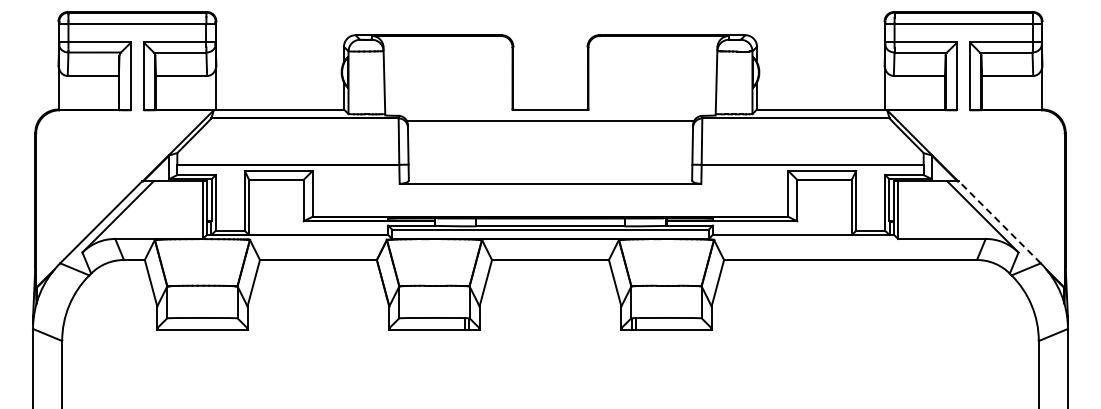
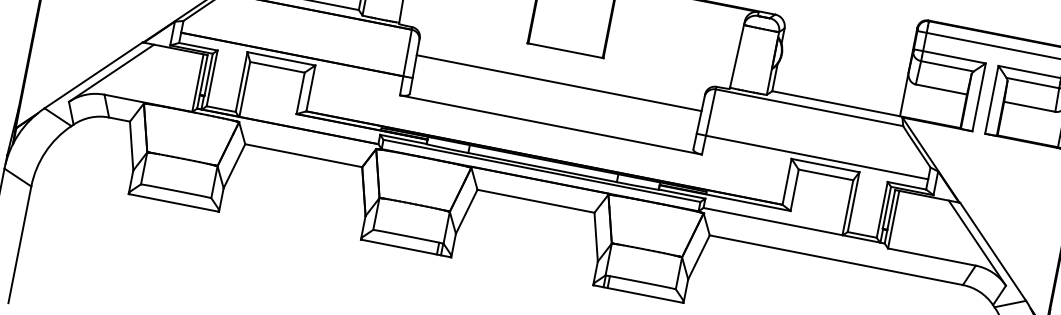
line: (550, 121) -> (559, 83), moved
line: (999, 222) -> (992, 251), dashed -> solid

